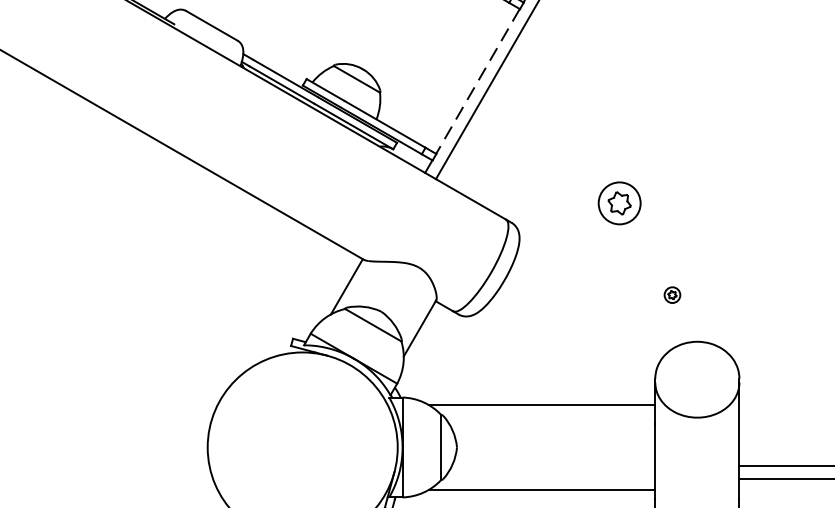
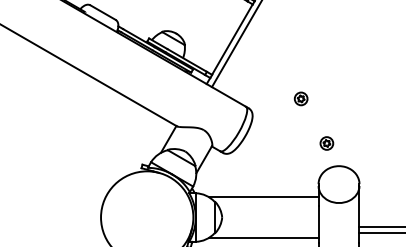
line: (478, 81) -> (232, 39), dashed -> solid
part: (618, 202) -> (300, 98), size x0.62
part: (671, 295) -> (326, 143), size x1.67

